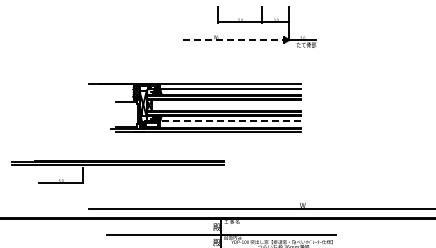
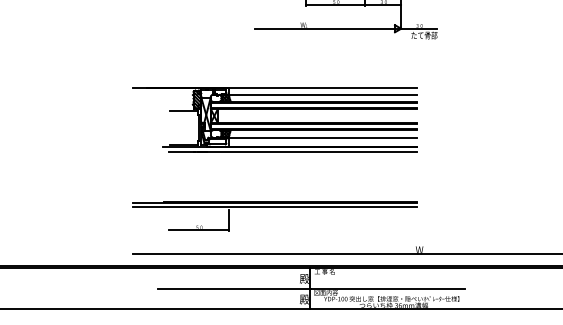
line: (234, 40) -> (328, 29), dashed -> solid
line: (230, 121) -> (322, 137), dashed -> solid
part: (117, 171) -> (274, 215), moved

